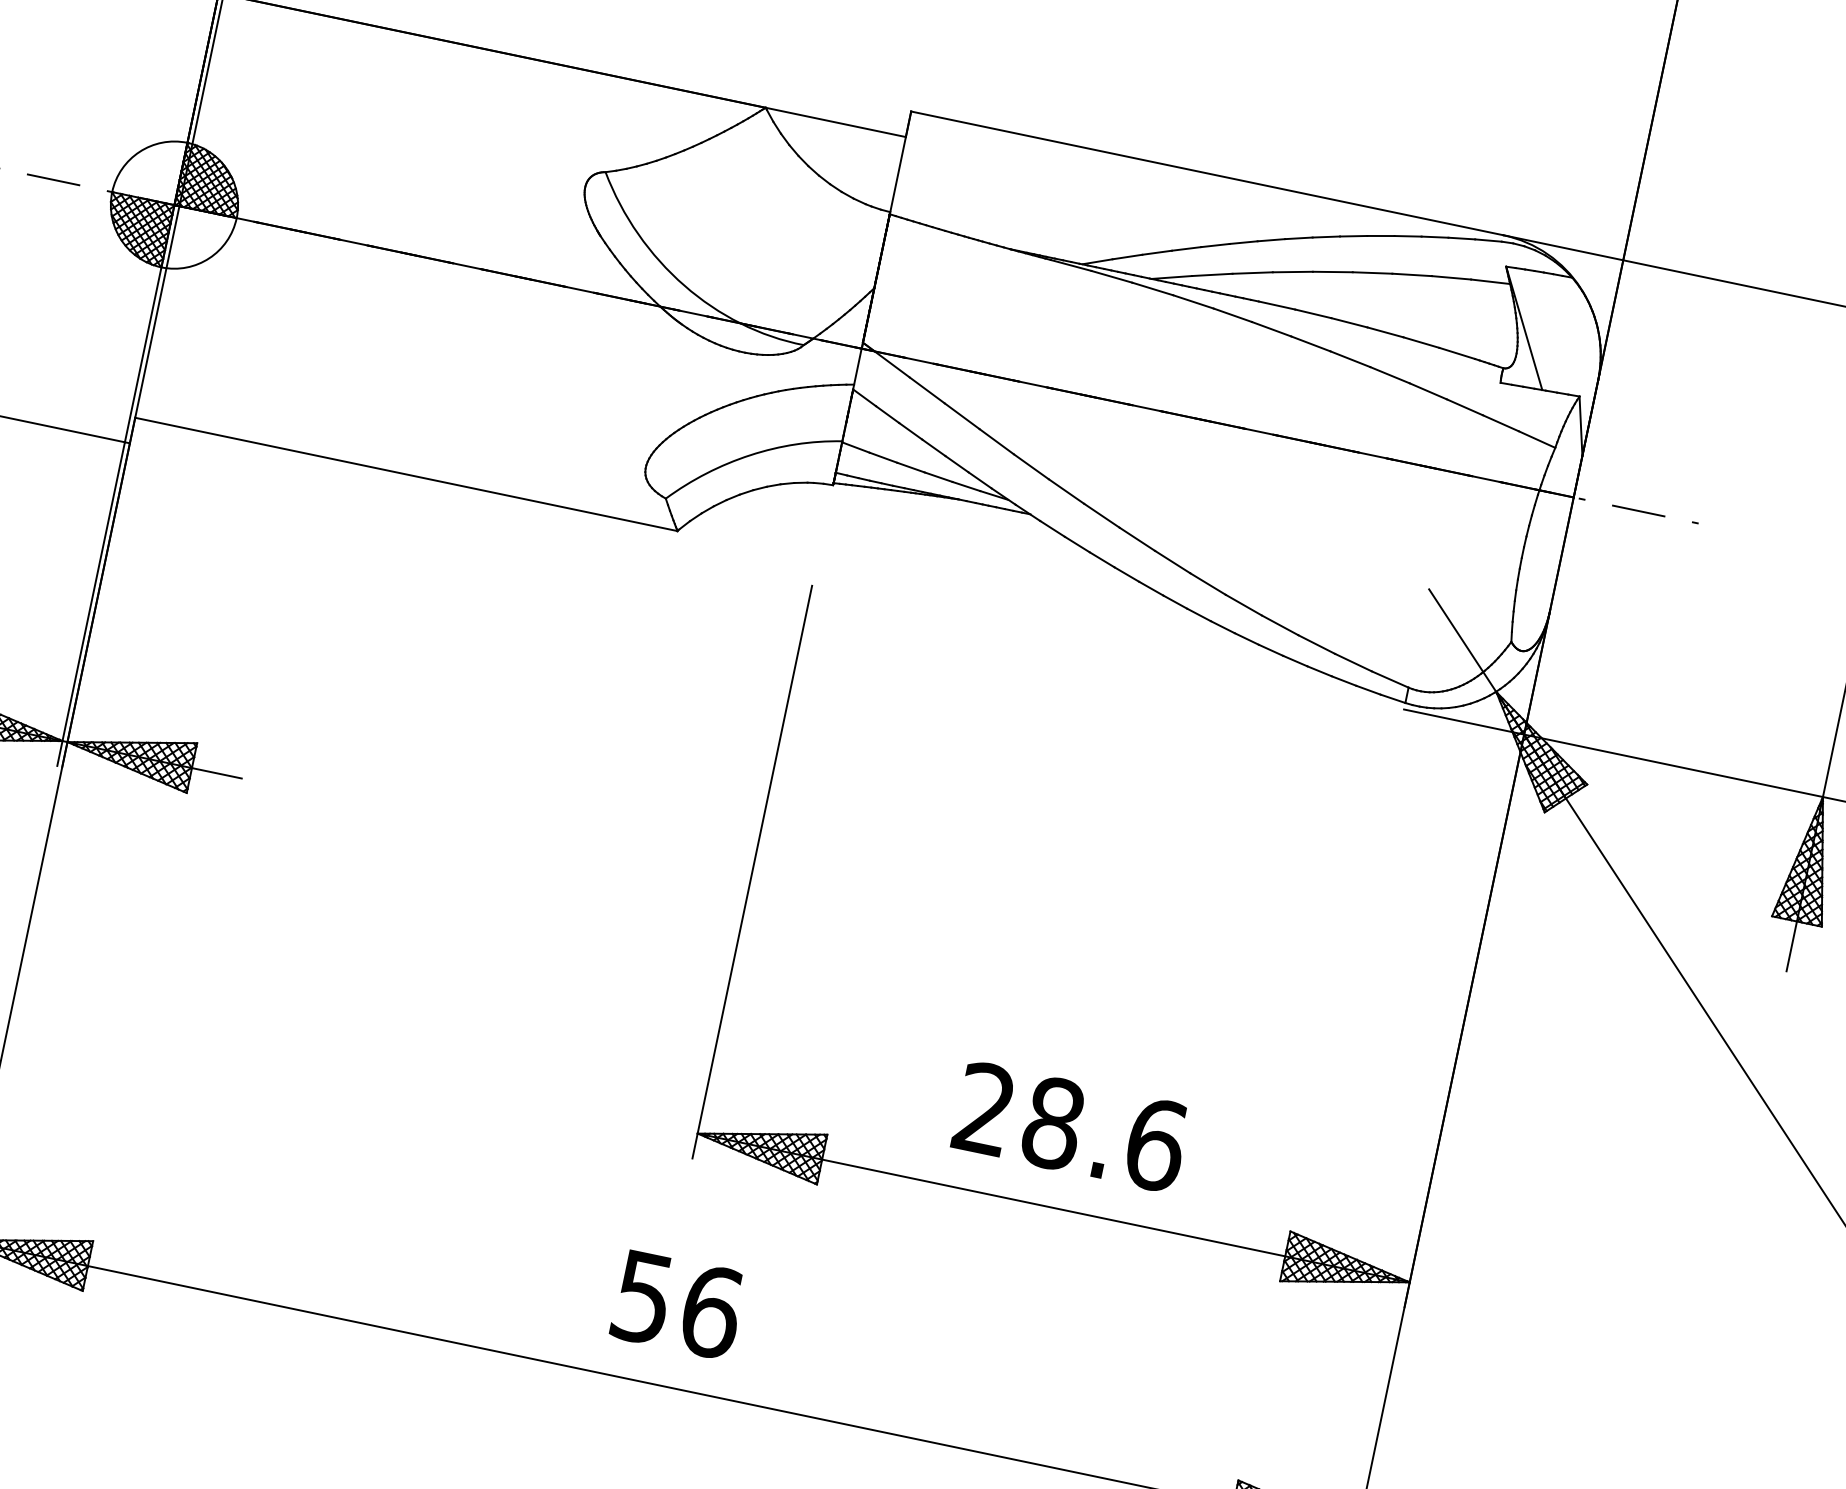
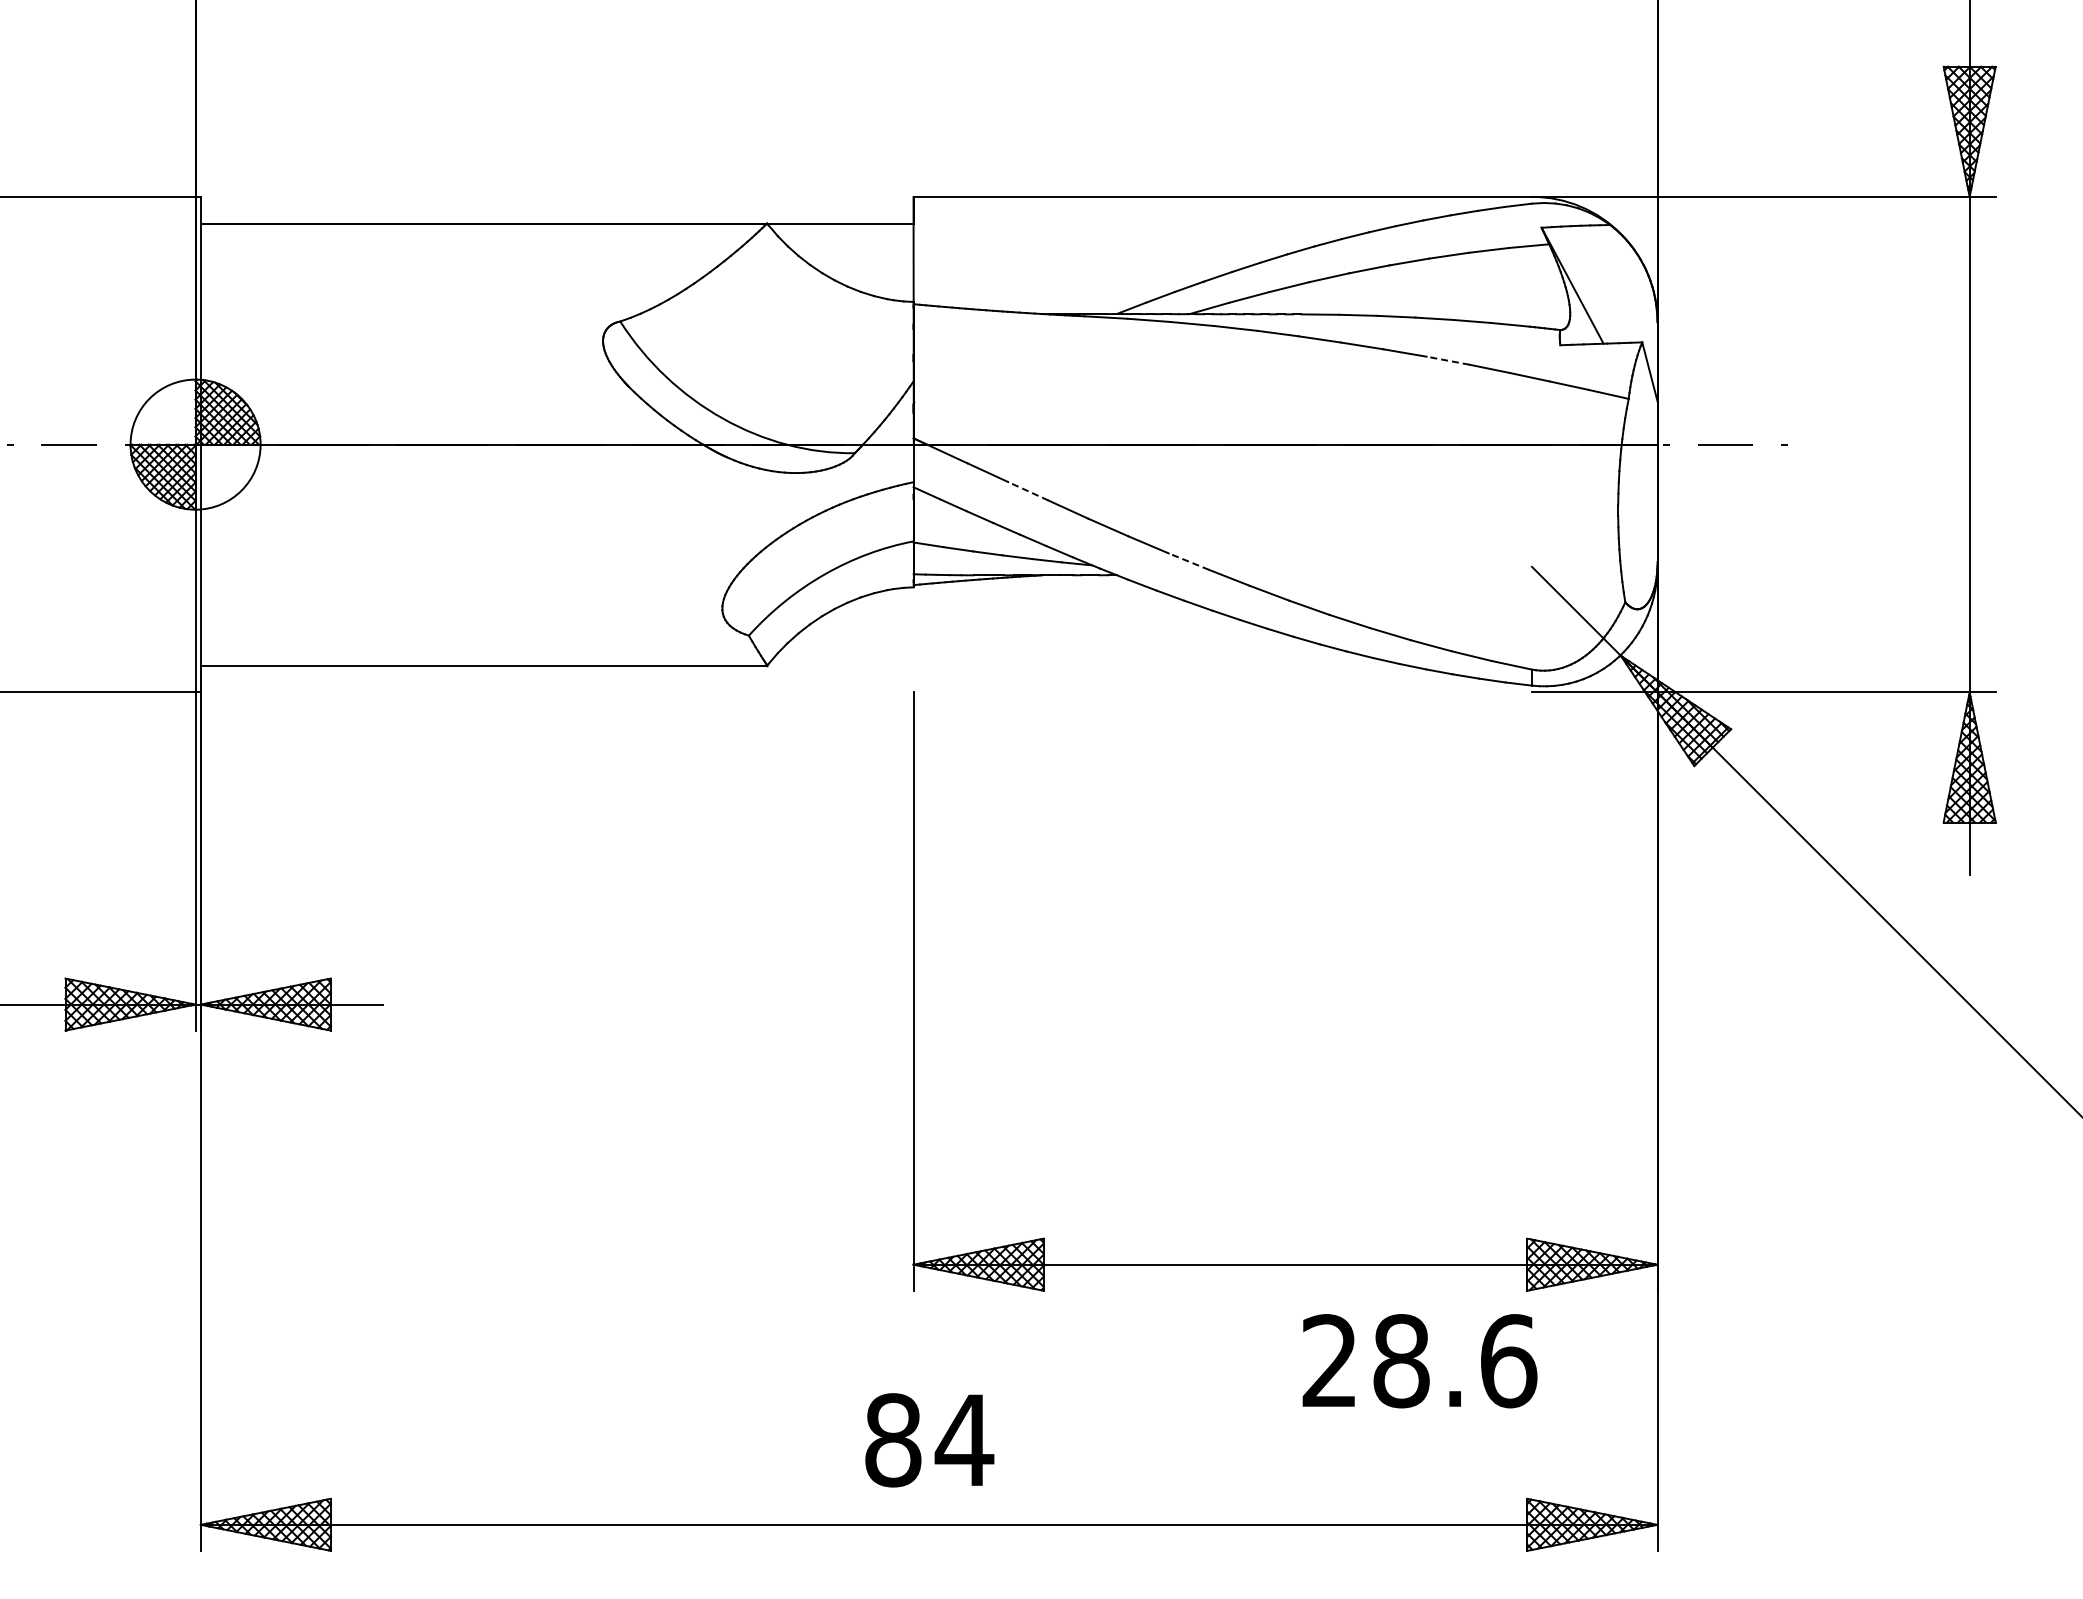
line: (1390, 375) -> (1448, 360), solid -> dashed
line: (961, 416) -> (1027, 491), solid -> dashed
line: (1101, 515) -> (1188, 561), solid -> dashed
text: (1070, 1127) -> (1419, 1361), moved
text: (677, 1305) -> (929, 1440), 56 -> 84

